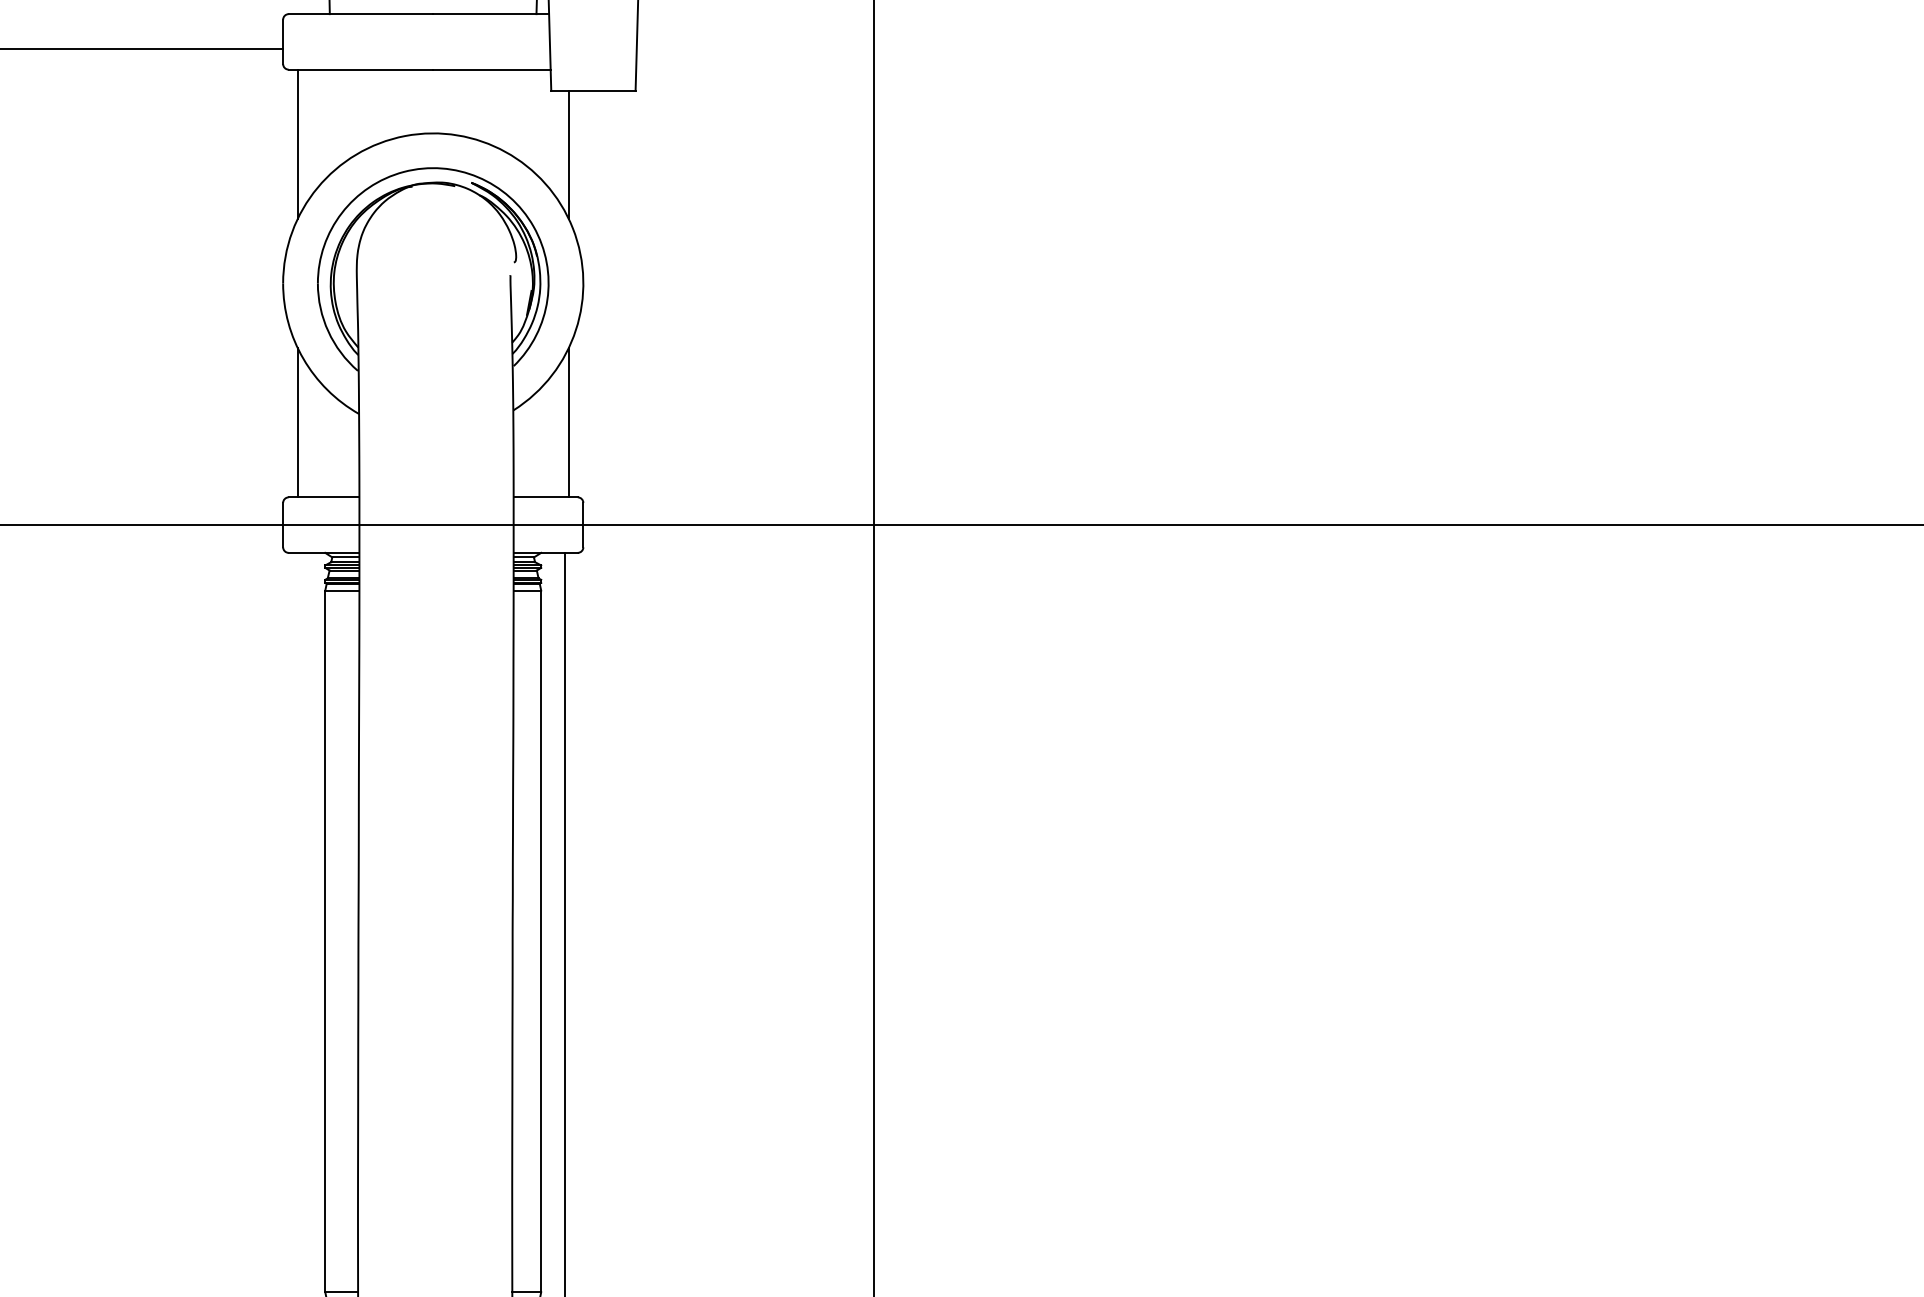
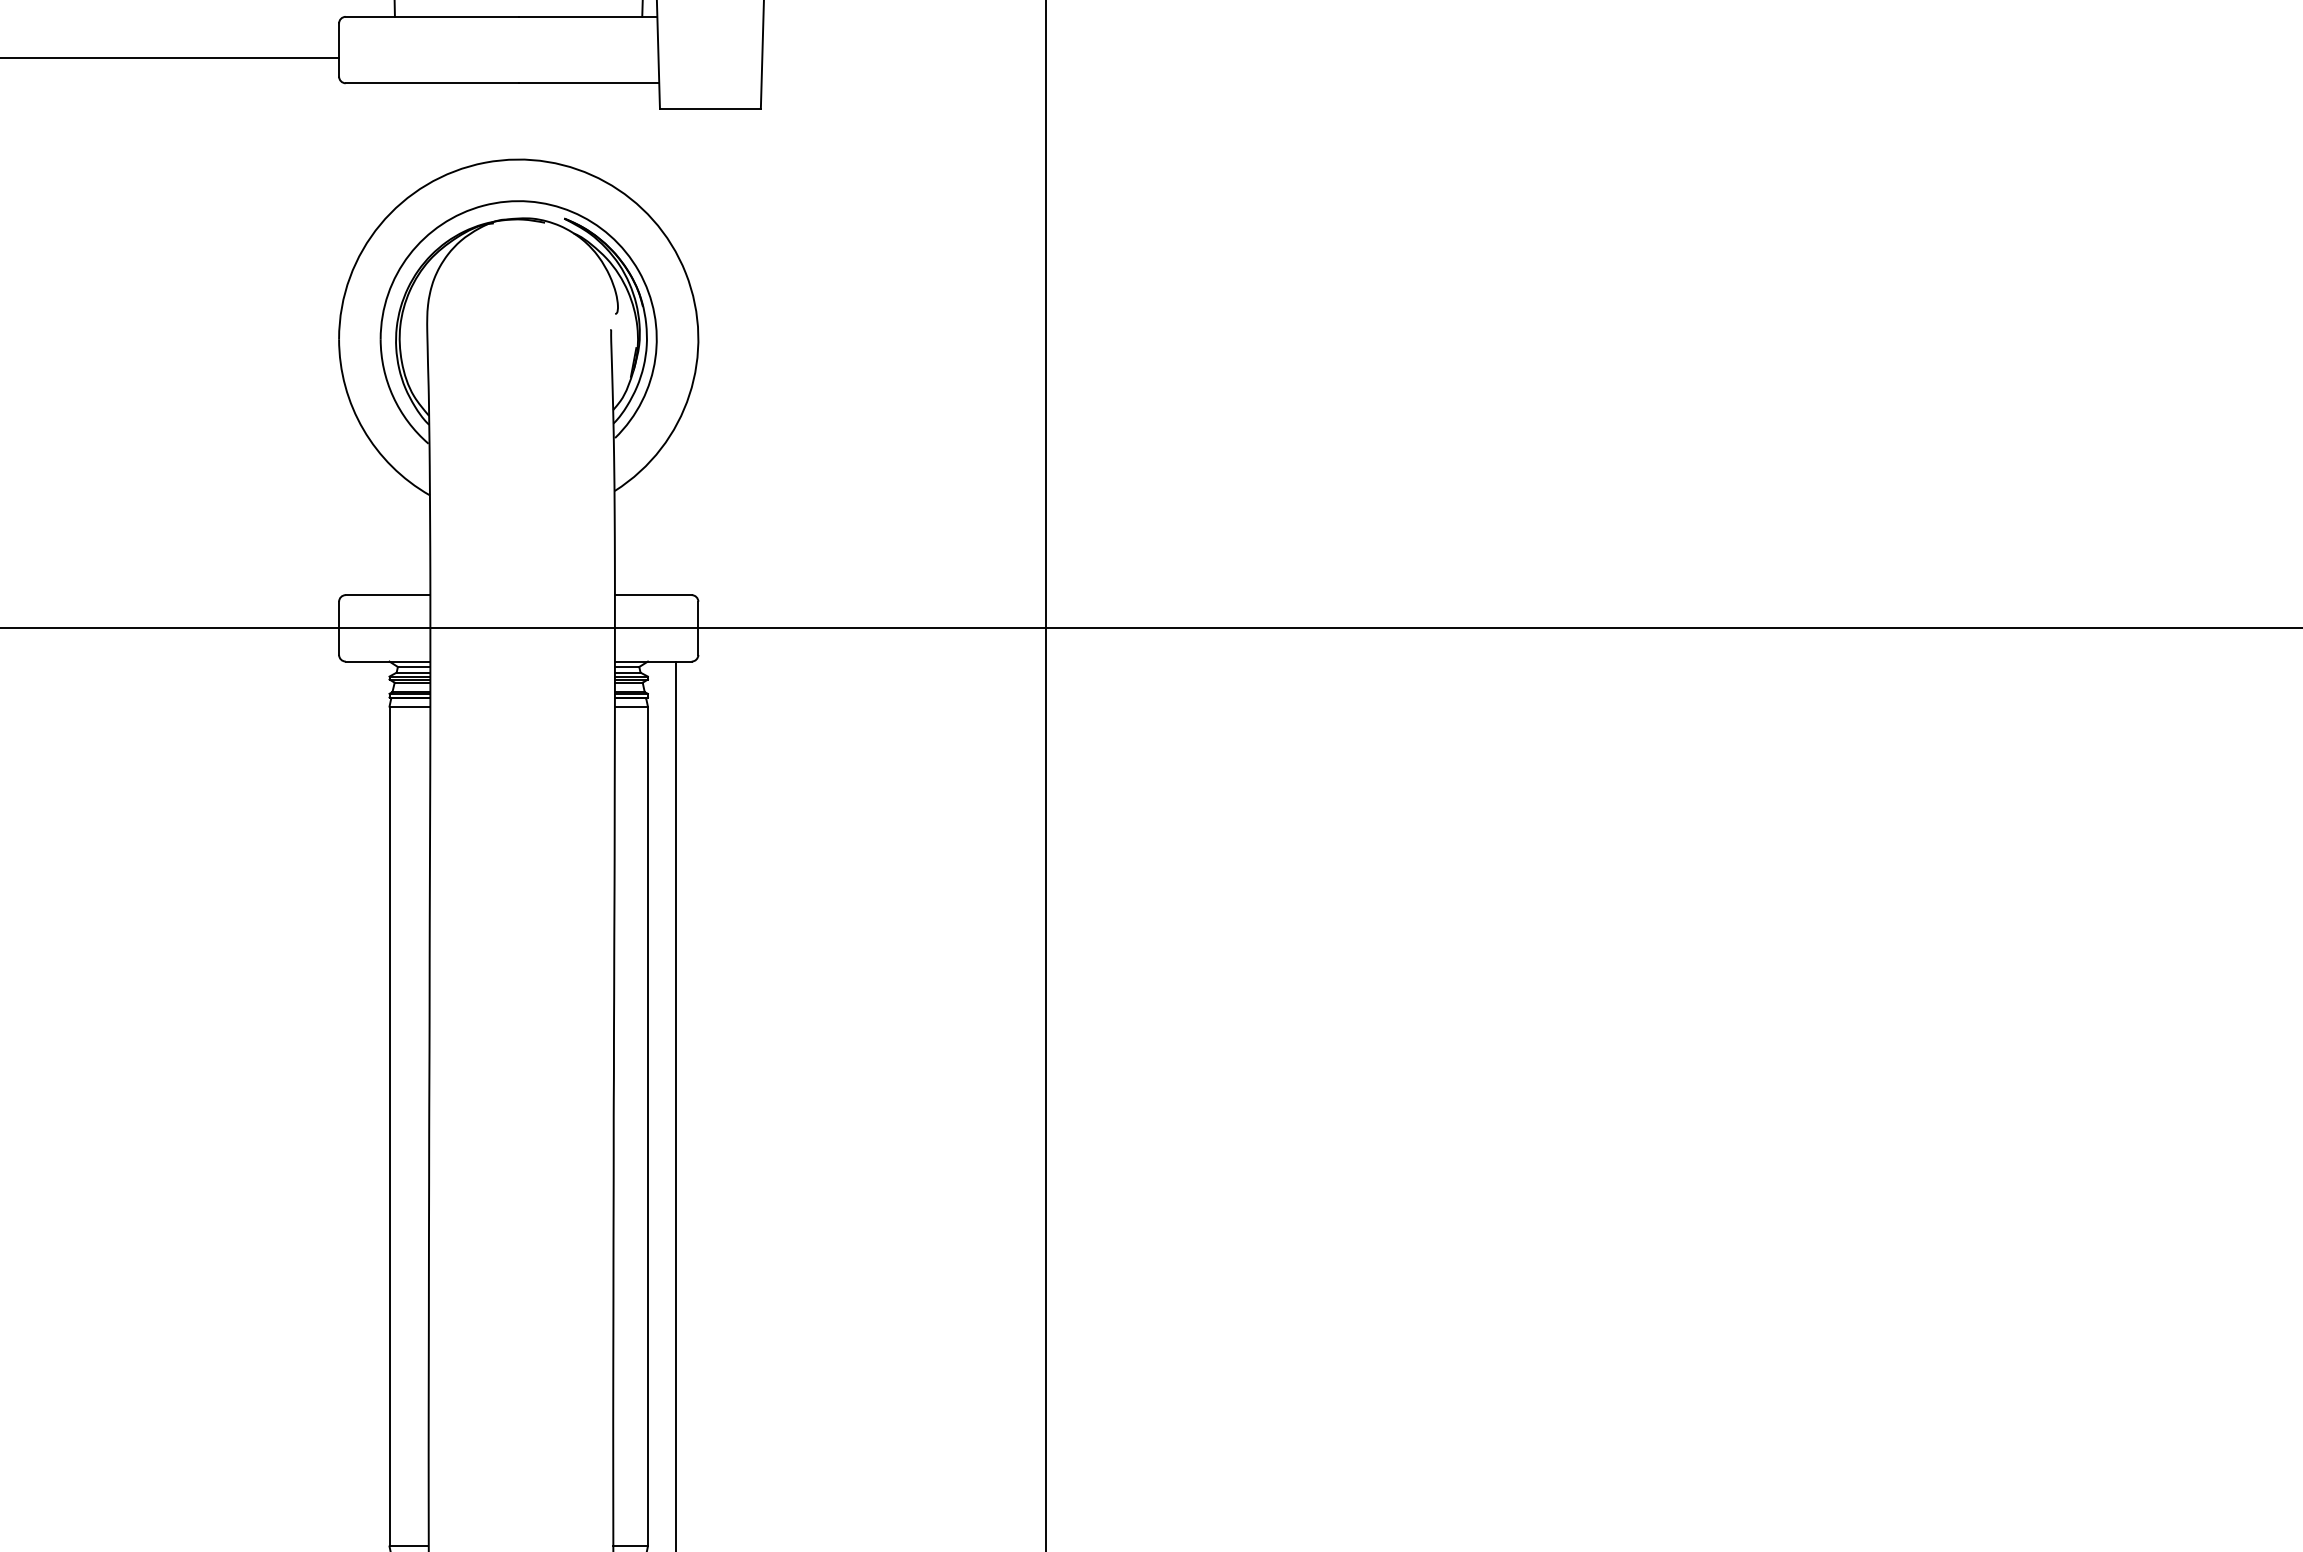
line: (297, 144) -> (356, 172), removed
line: (569, 155) -> (681, 185), removed
line: (297, 422) -> (356, 505), removed
line: (569, 422) -> (681, 505), removed

